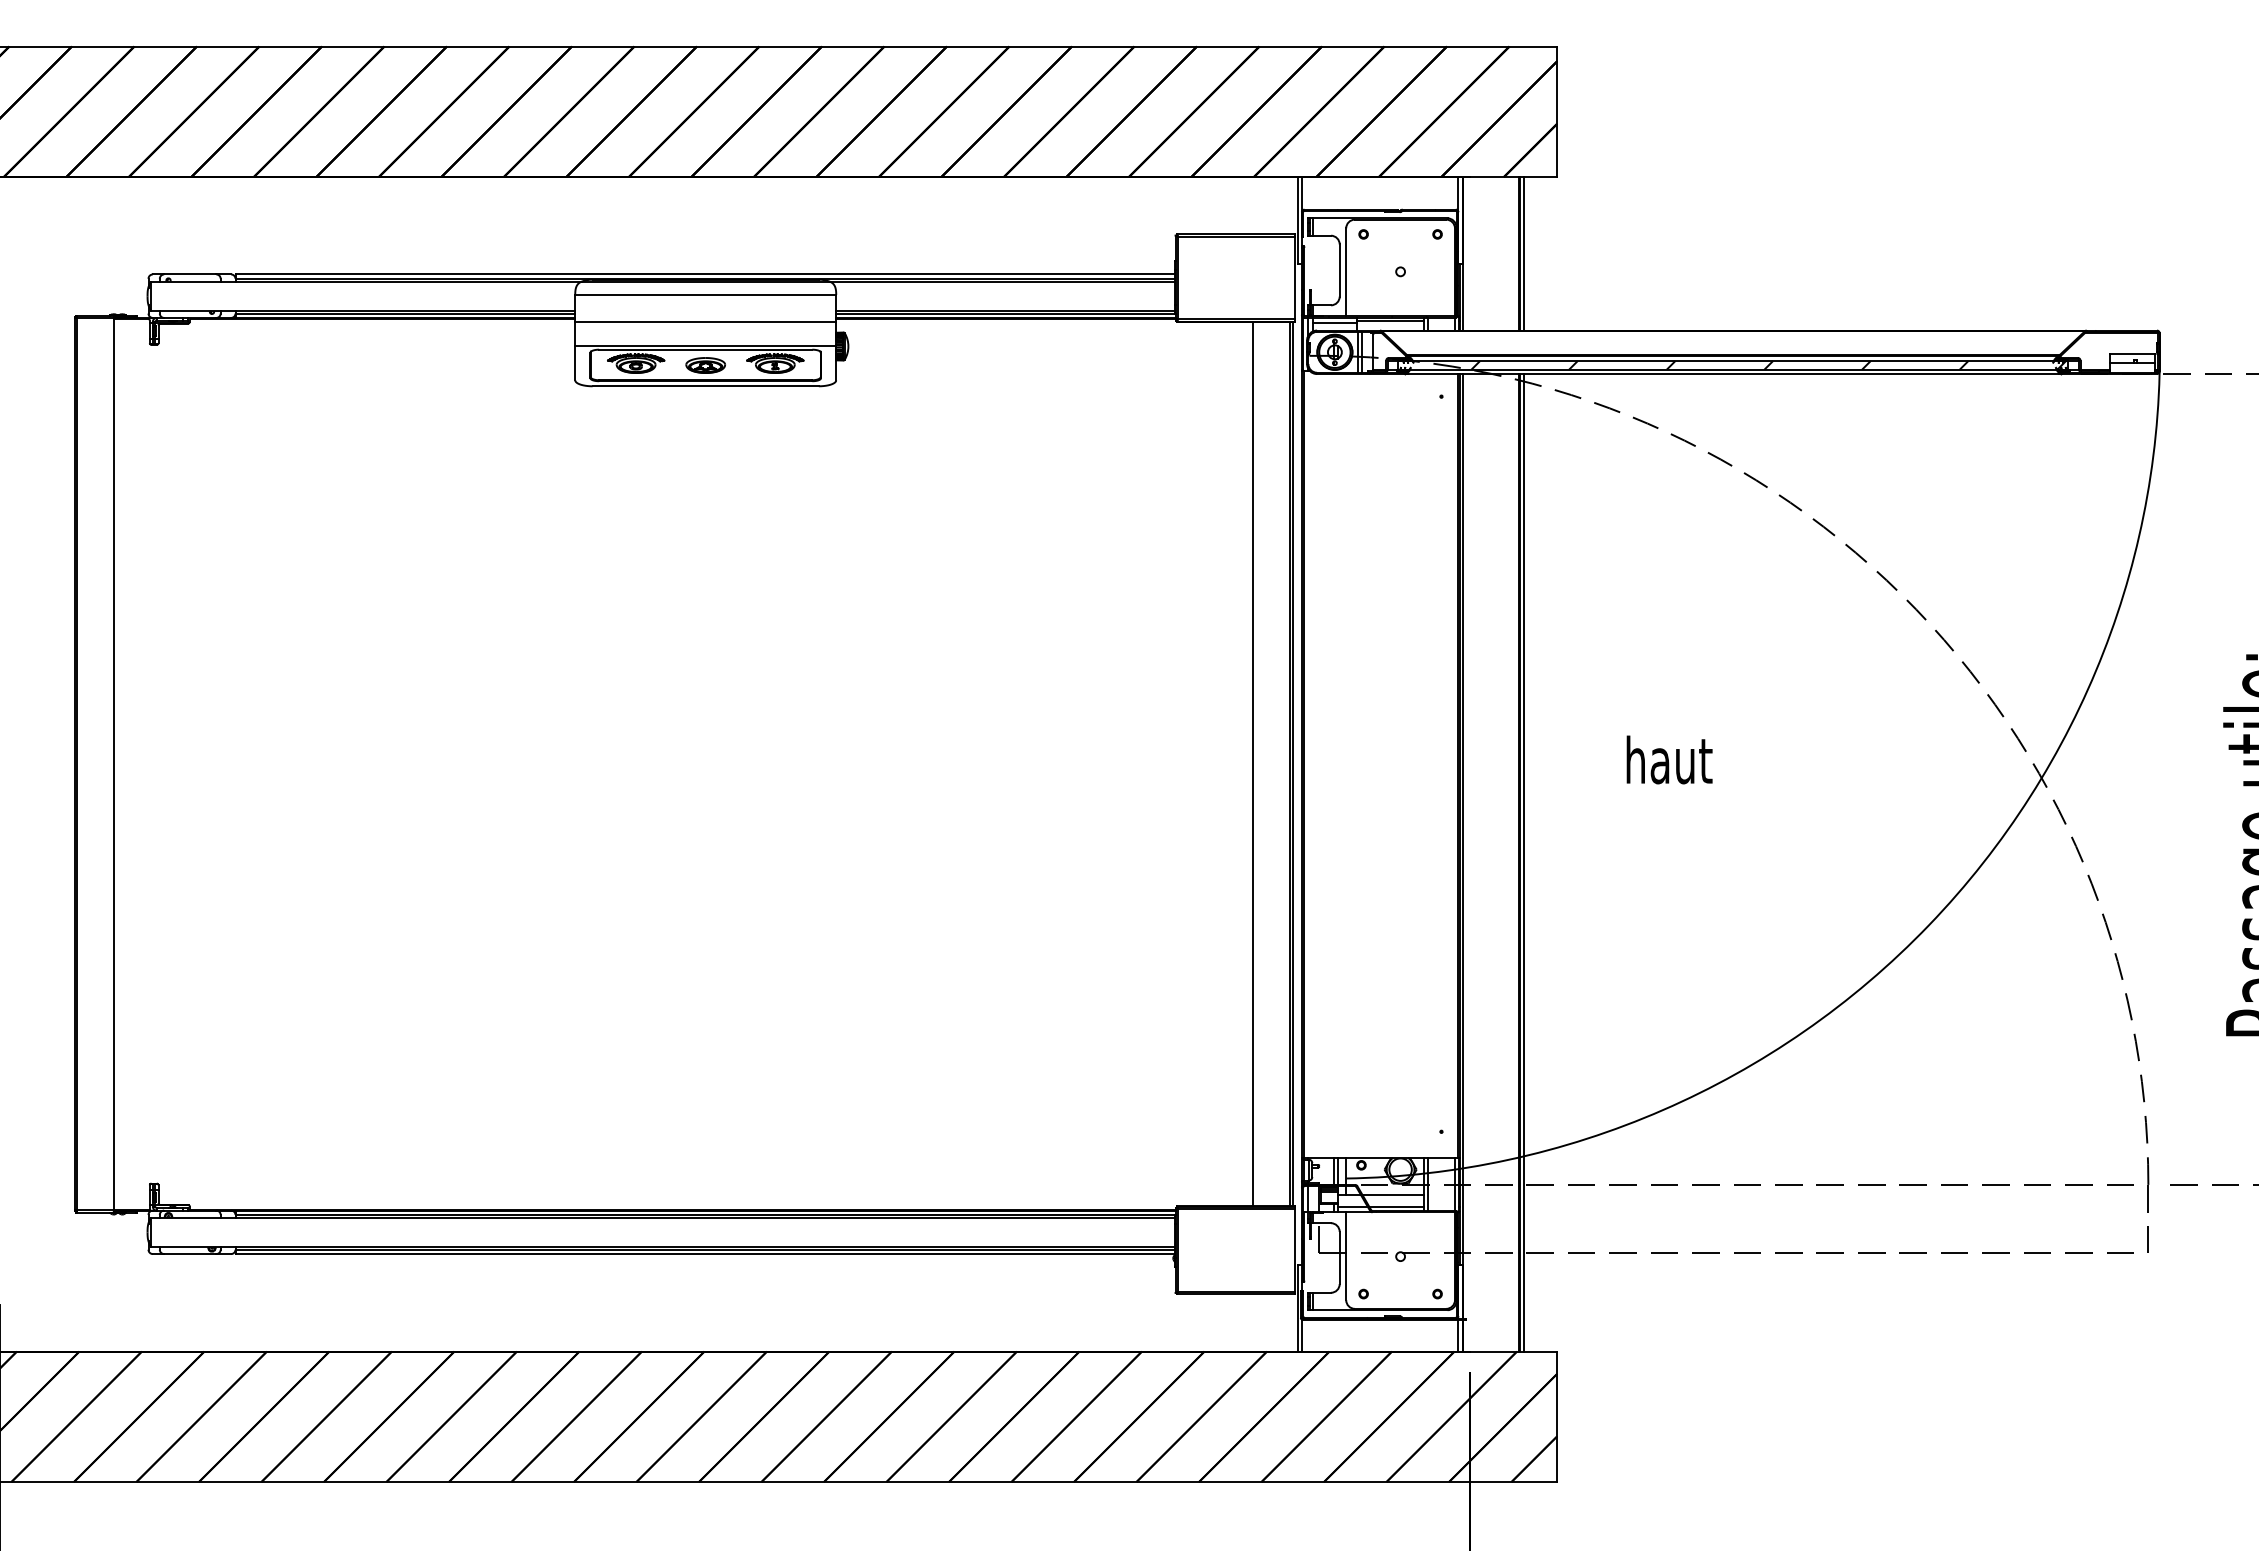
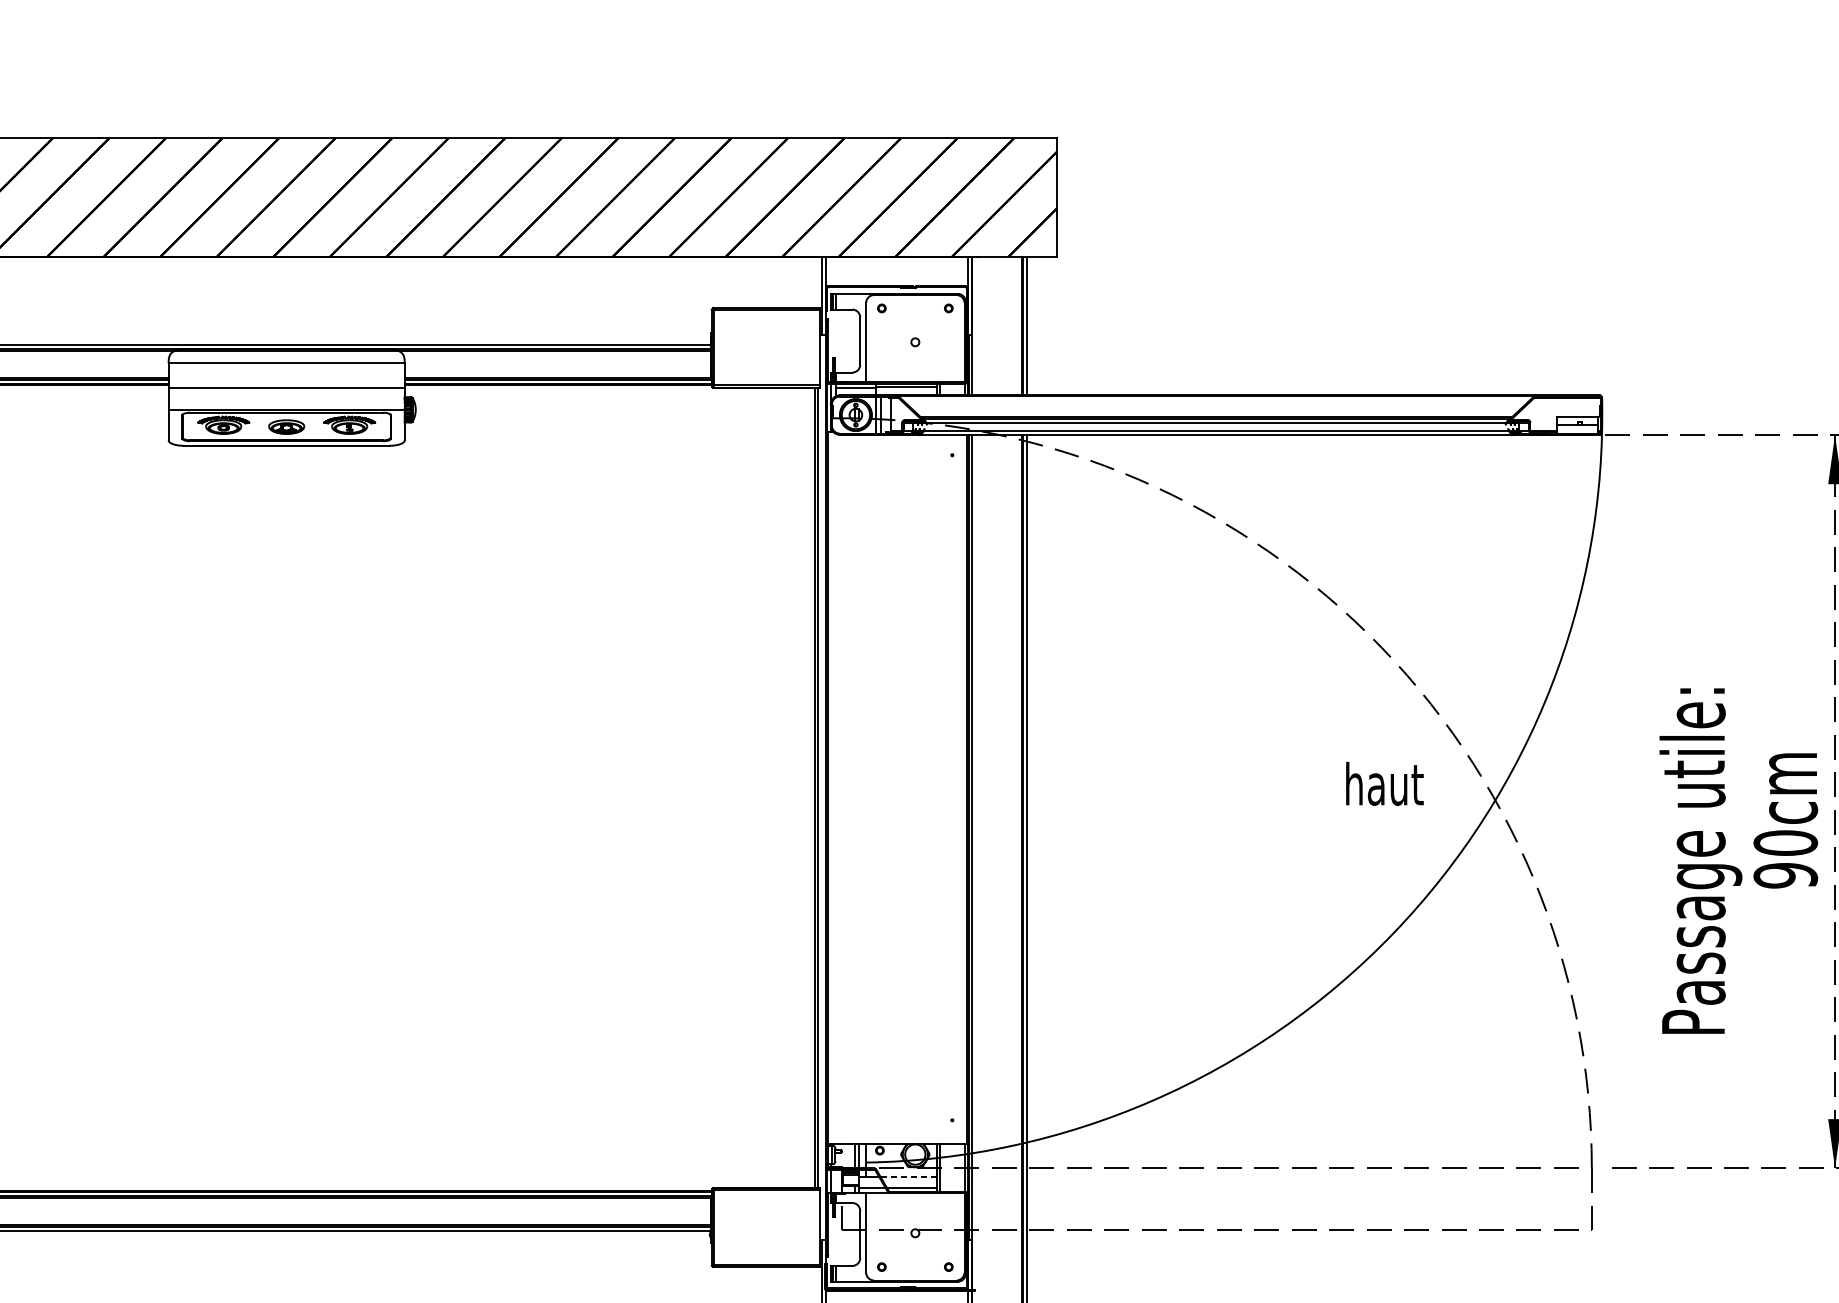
hatch: (1768, 365) -> (1248, 427), removed
text: (1669, 759) -> (1384, 783), moved
line: (1253, 764) -> (782, 788), removed
line: (1393, 1194) -> (908, 1177), solid -> dashed

